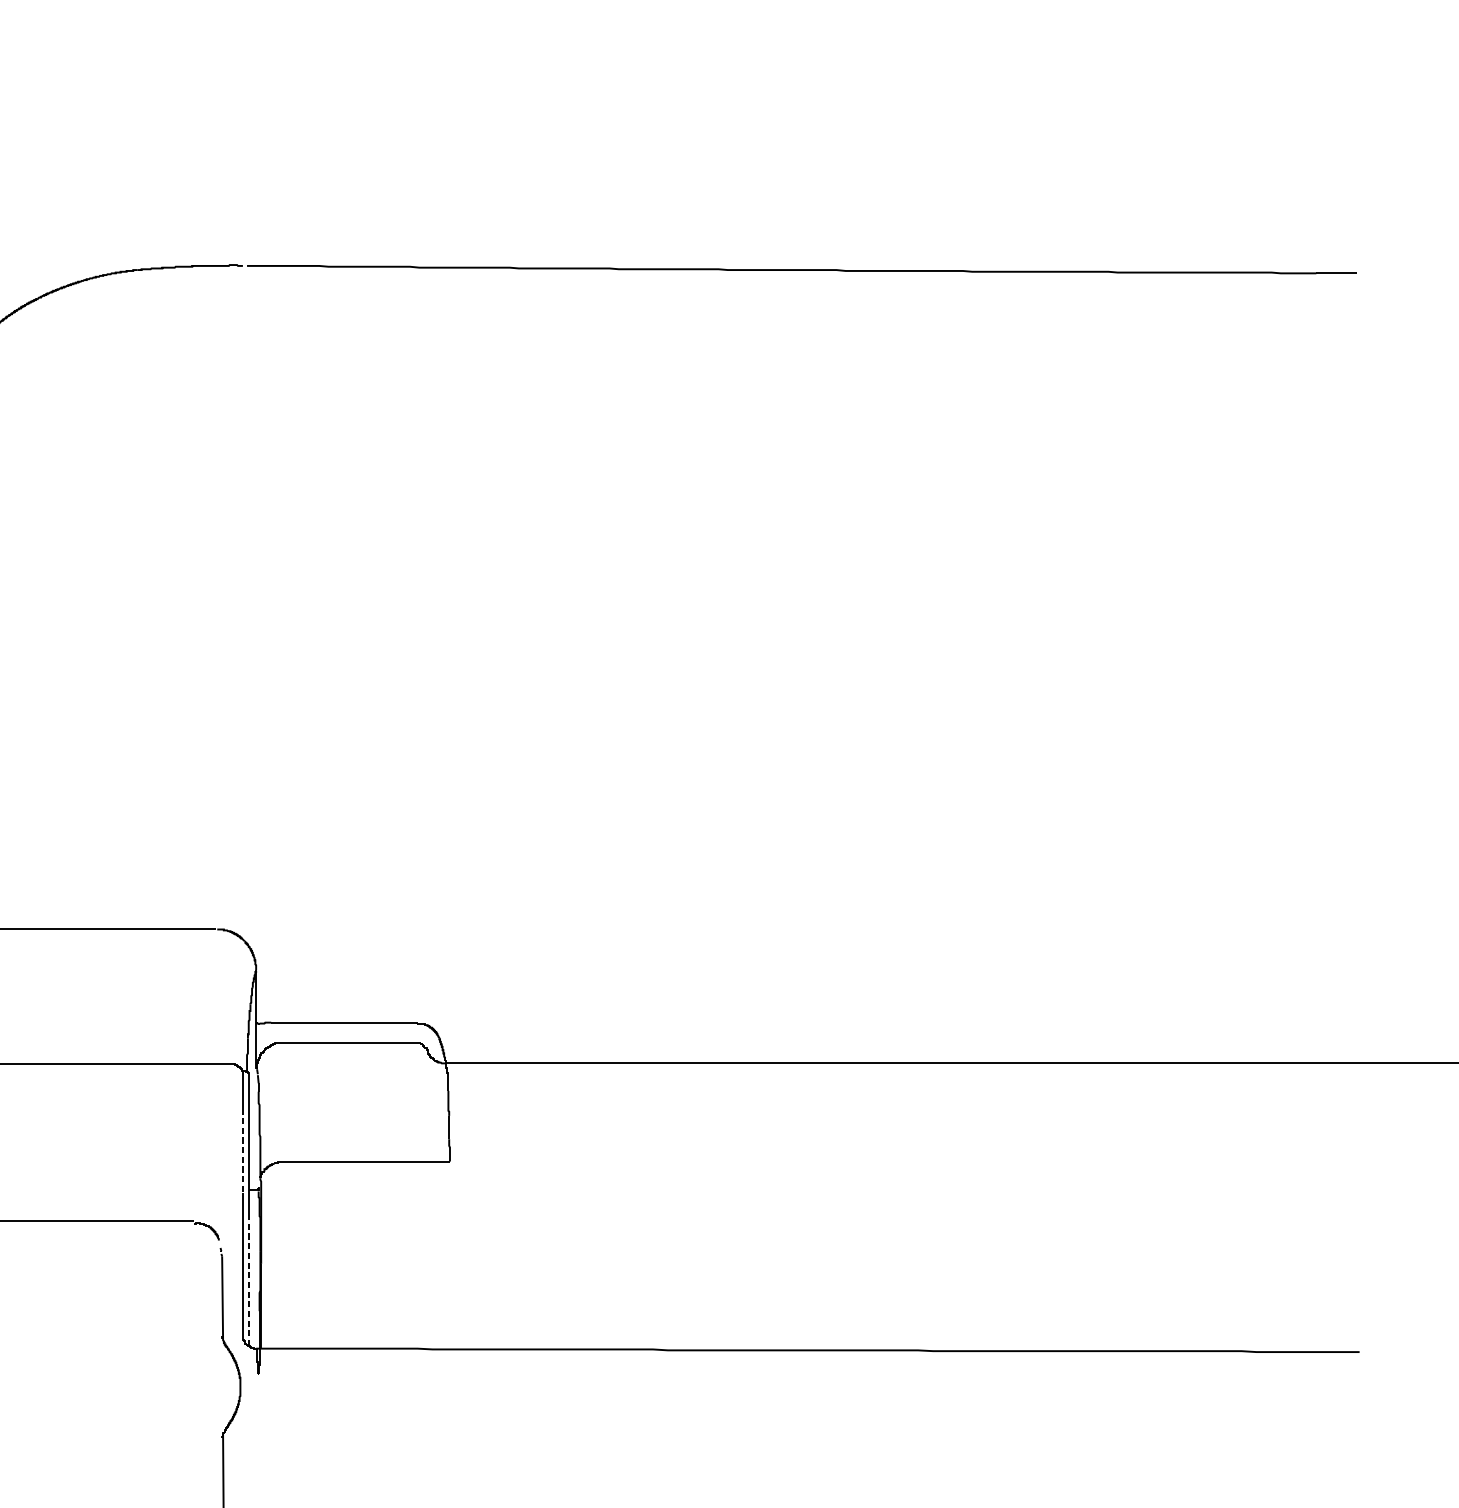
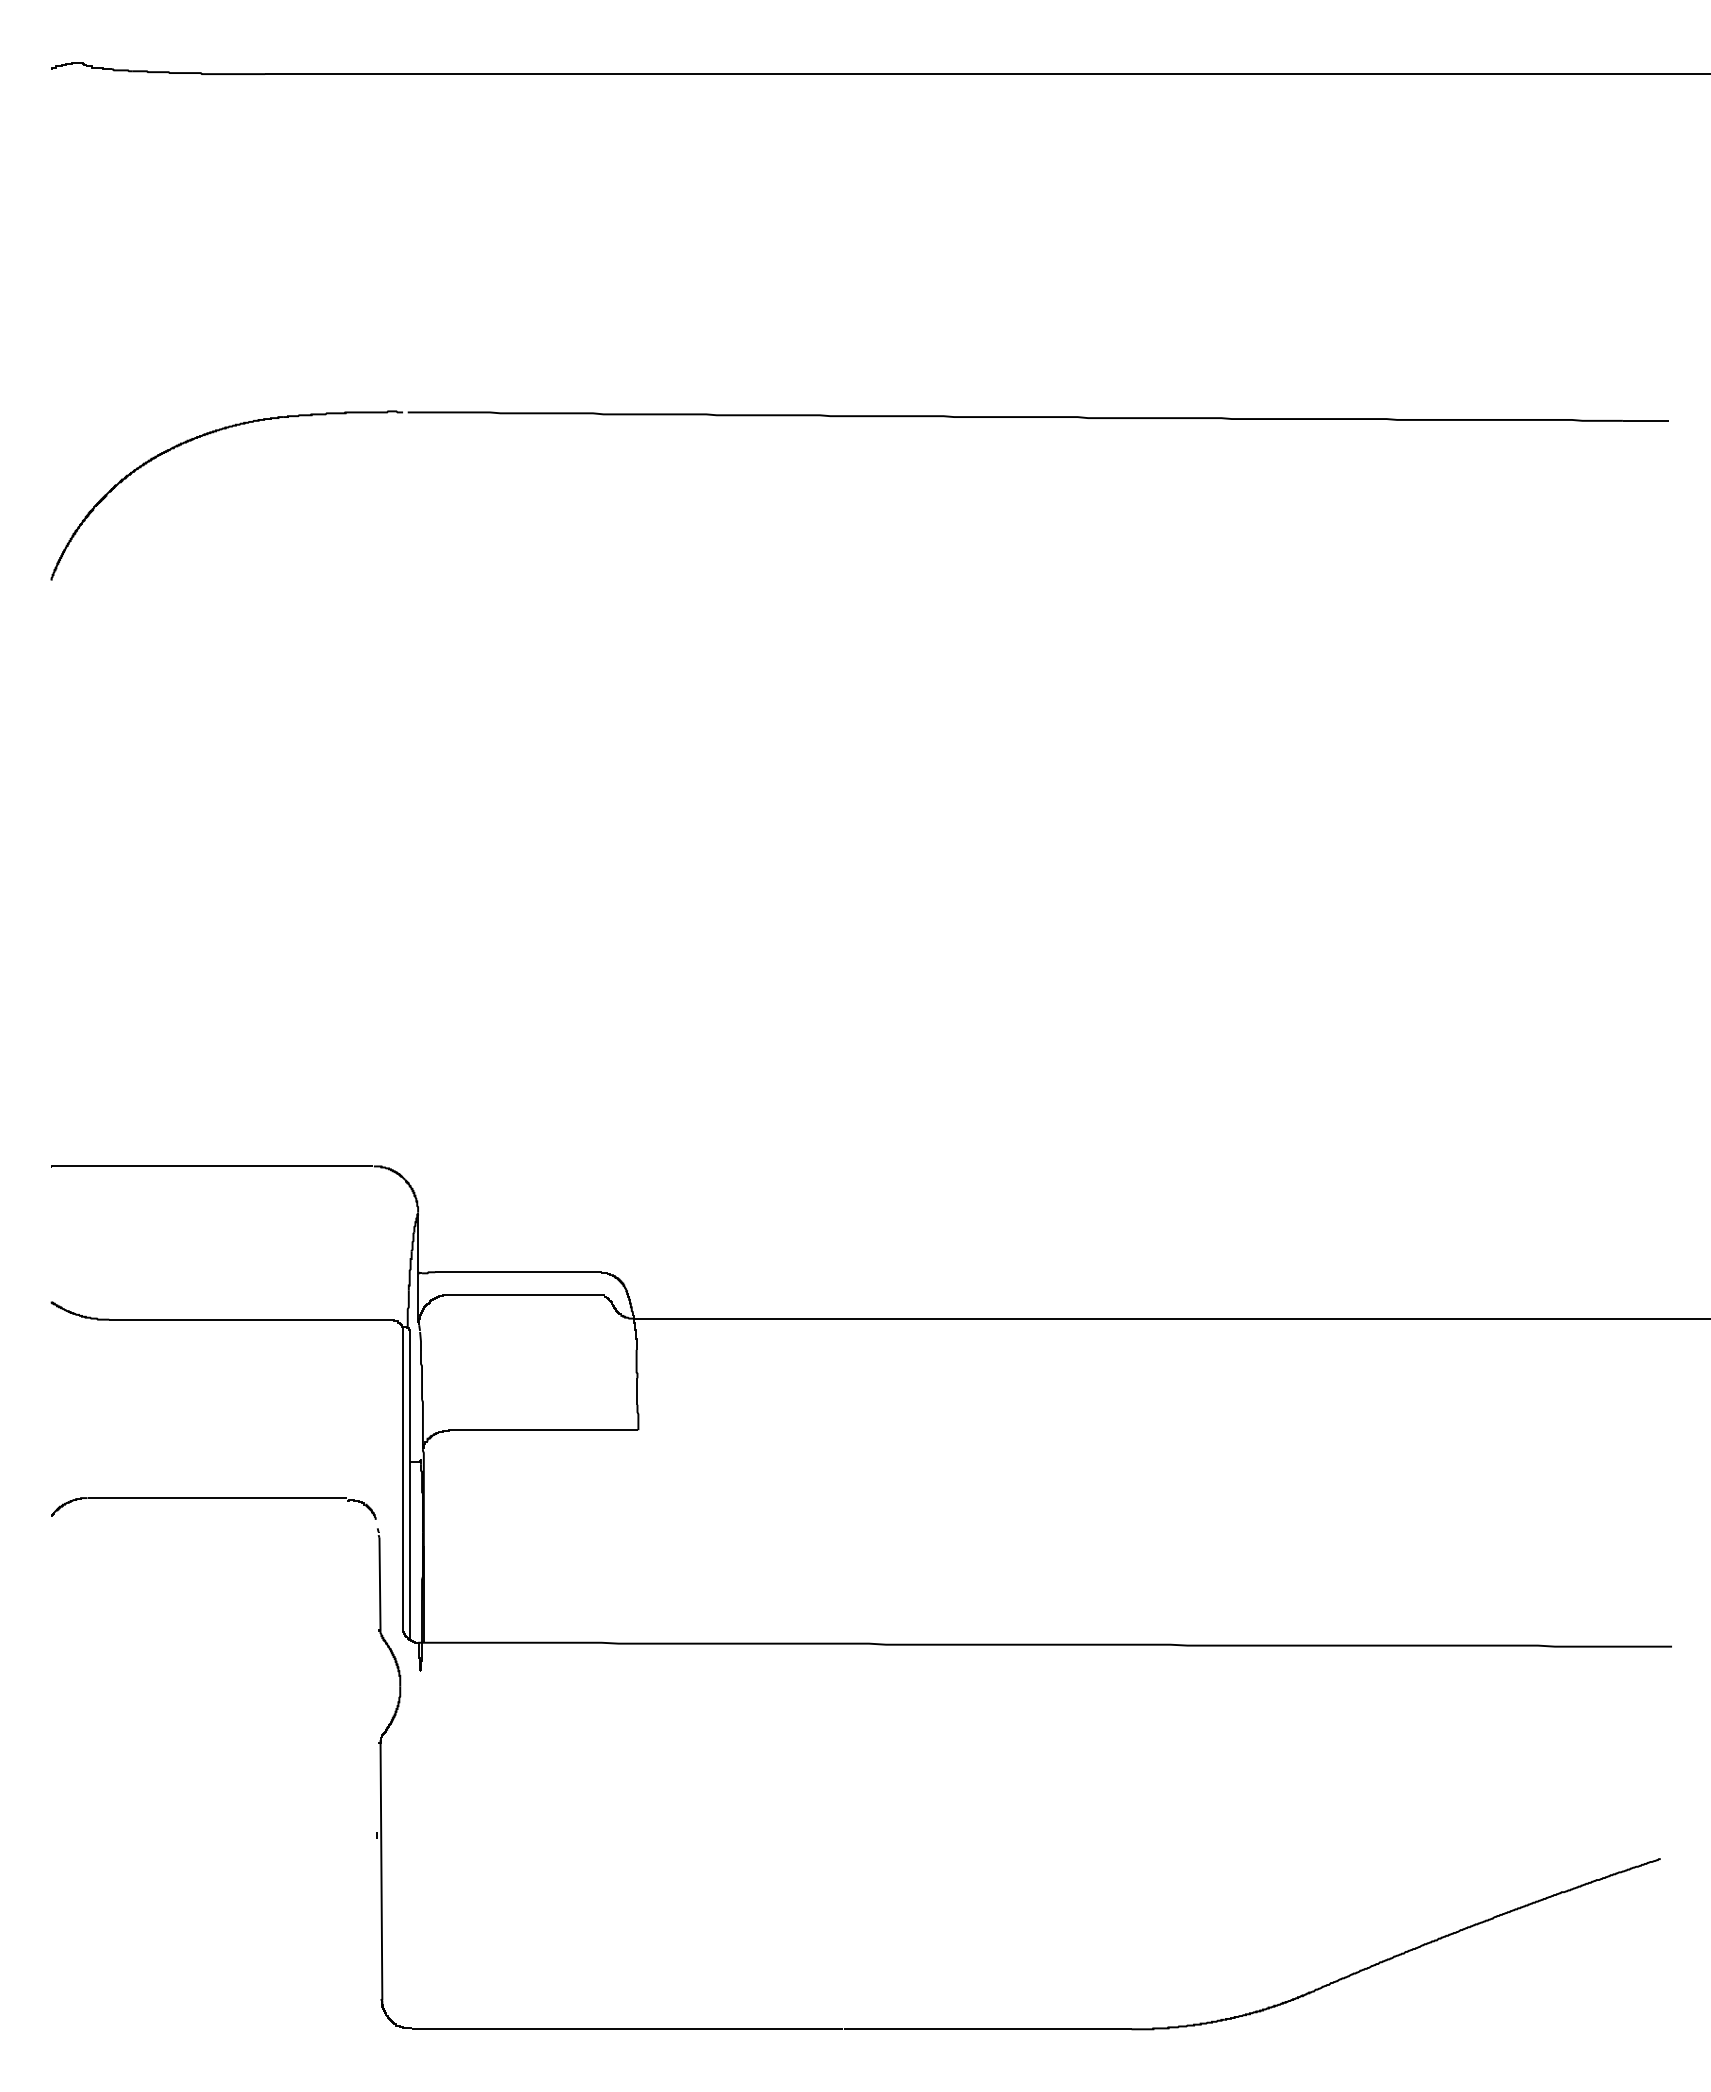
line: (243, 1151) -> (403, 1418), dashed -> solid
line: (248, 1280) -> (409, 1565), dashed -> solid

